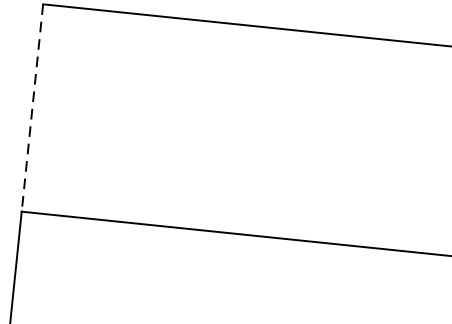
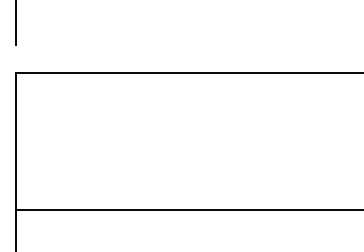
line: (32, 108) -> (16, 141), dashed -> solid

